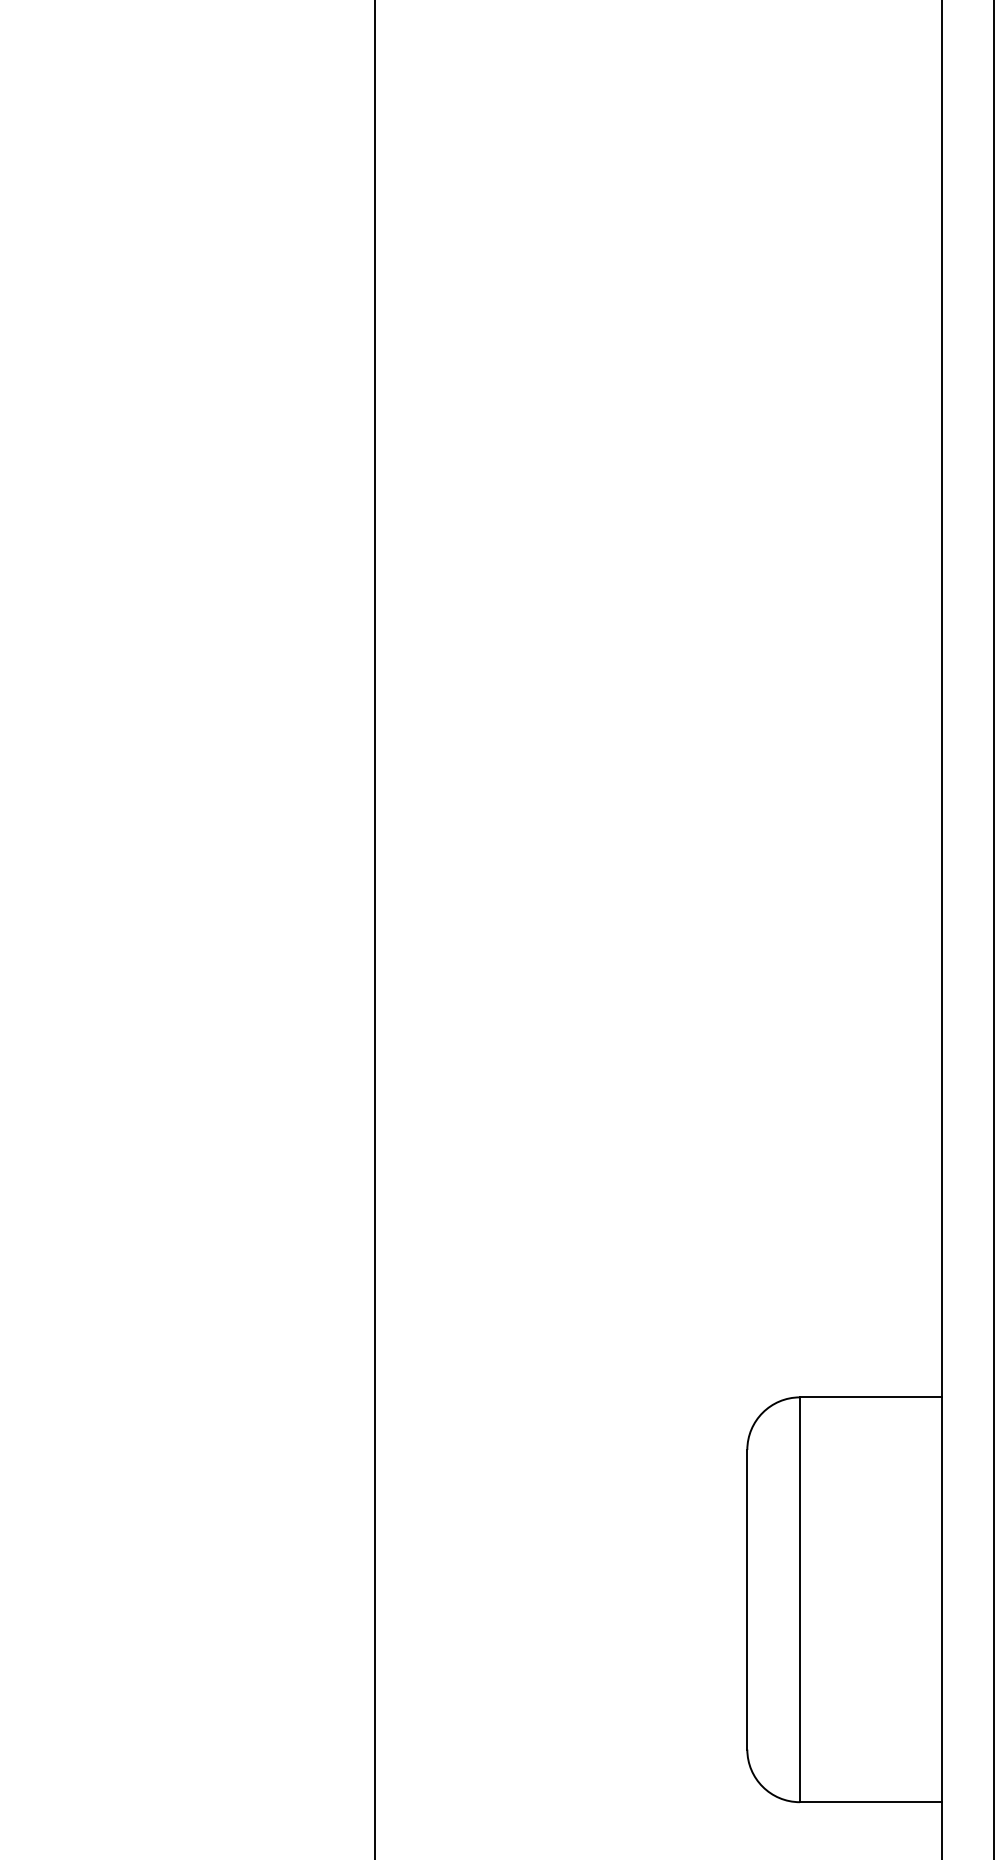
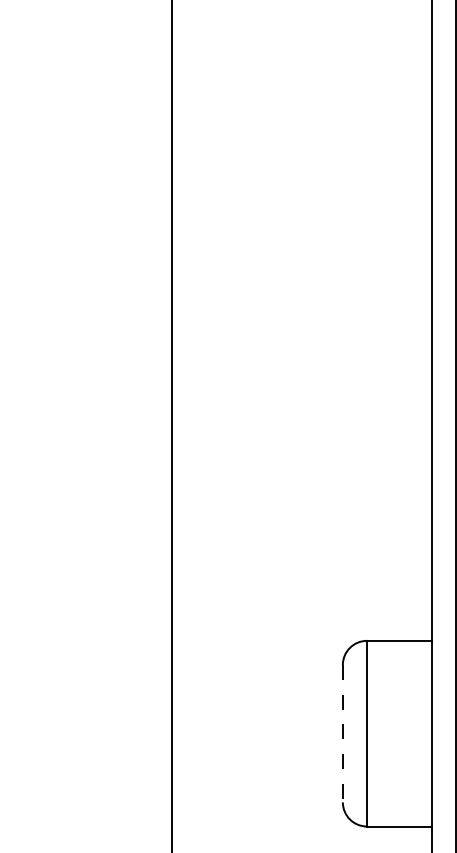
line: (746, 1599) -> (342, 733), solid -> dashed

